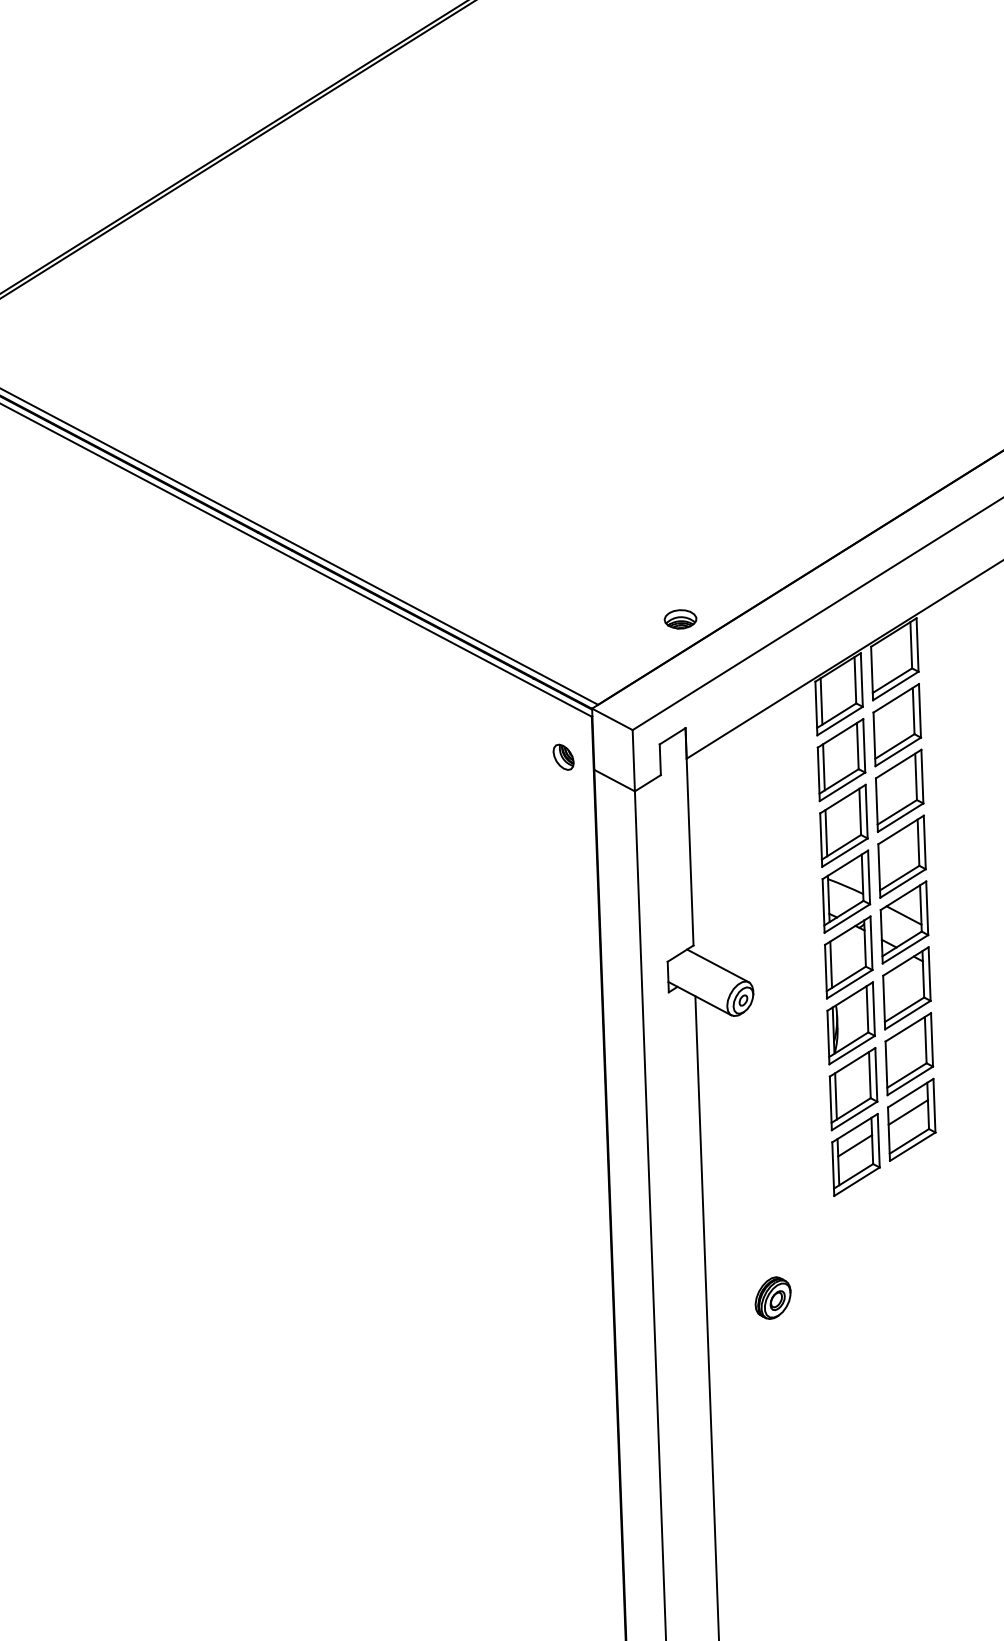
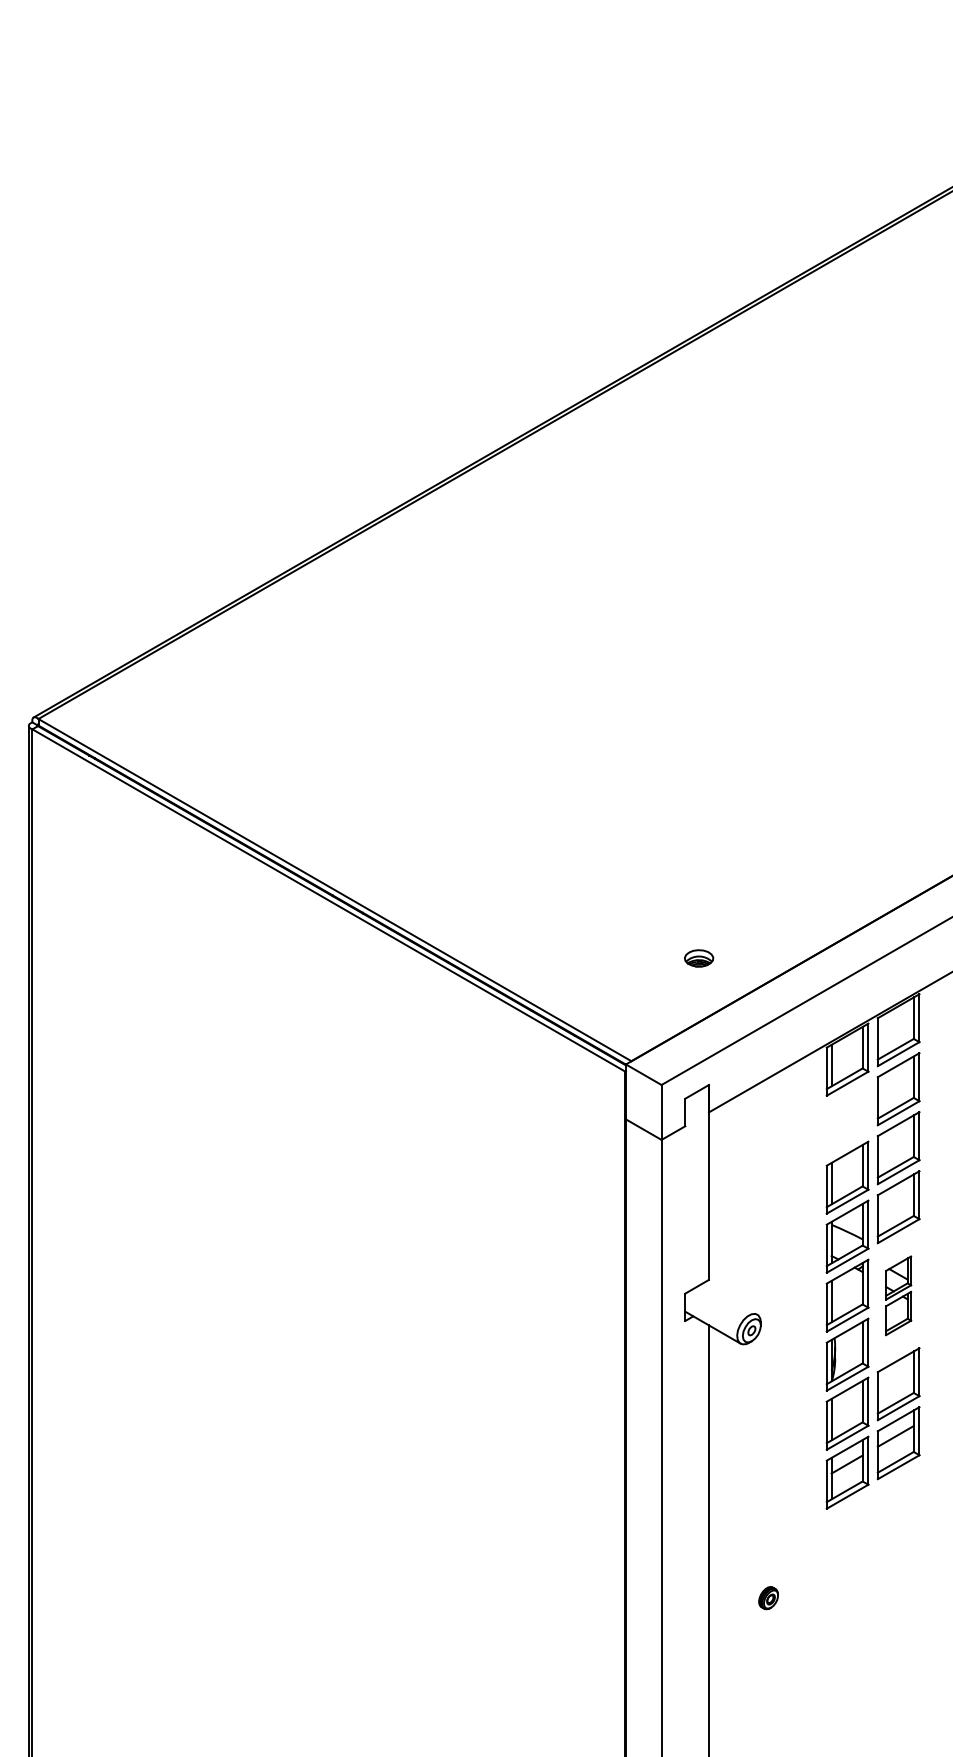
part: (681, 619) -> (699, 958), moved
part: (563, 756) -> (598, 1106), removed
part: (841, 759) -> (847, 1118), removed
part: (905, 955) -> (898, 1295), size x0.6
line: (718, 965) -> (730, 1298), removed
part: (772, 1297) -> (768, 1597), size x0.6

